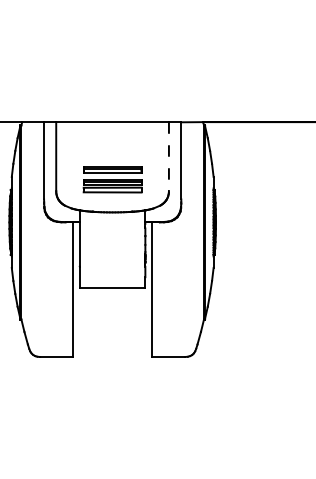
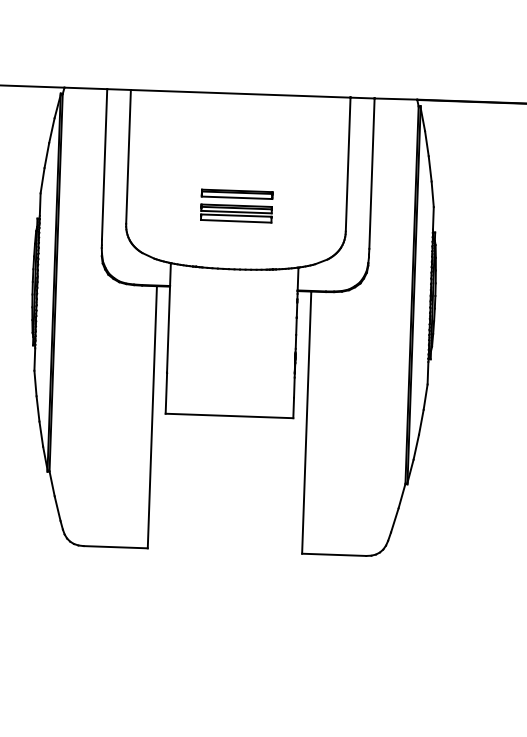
line: (168, 157) -> (347, 166), dashed -> solid
part: (112, 179) -> (236, 205), size x0.62

